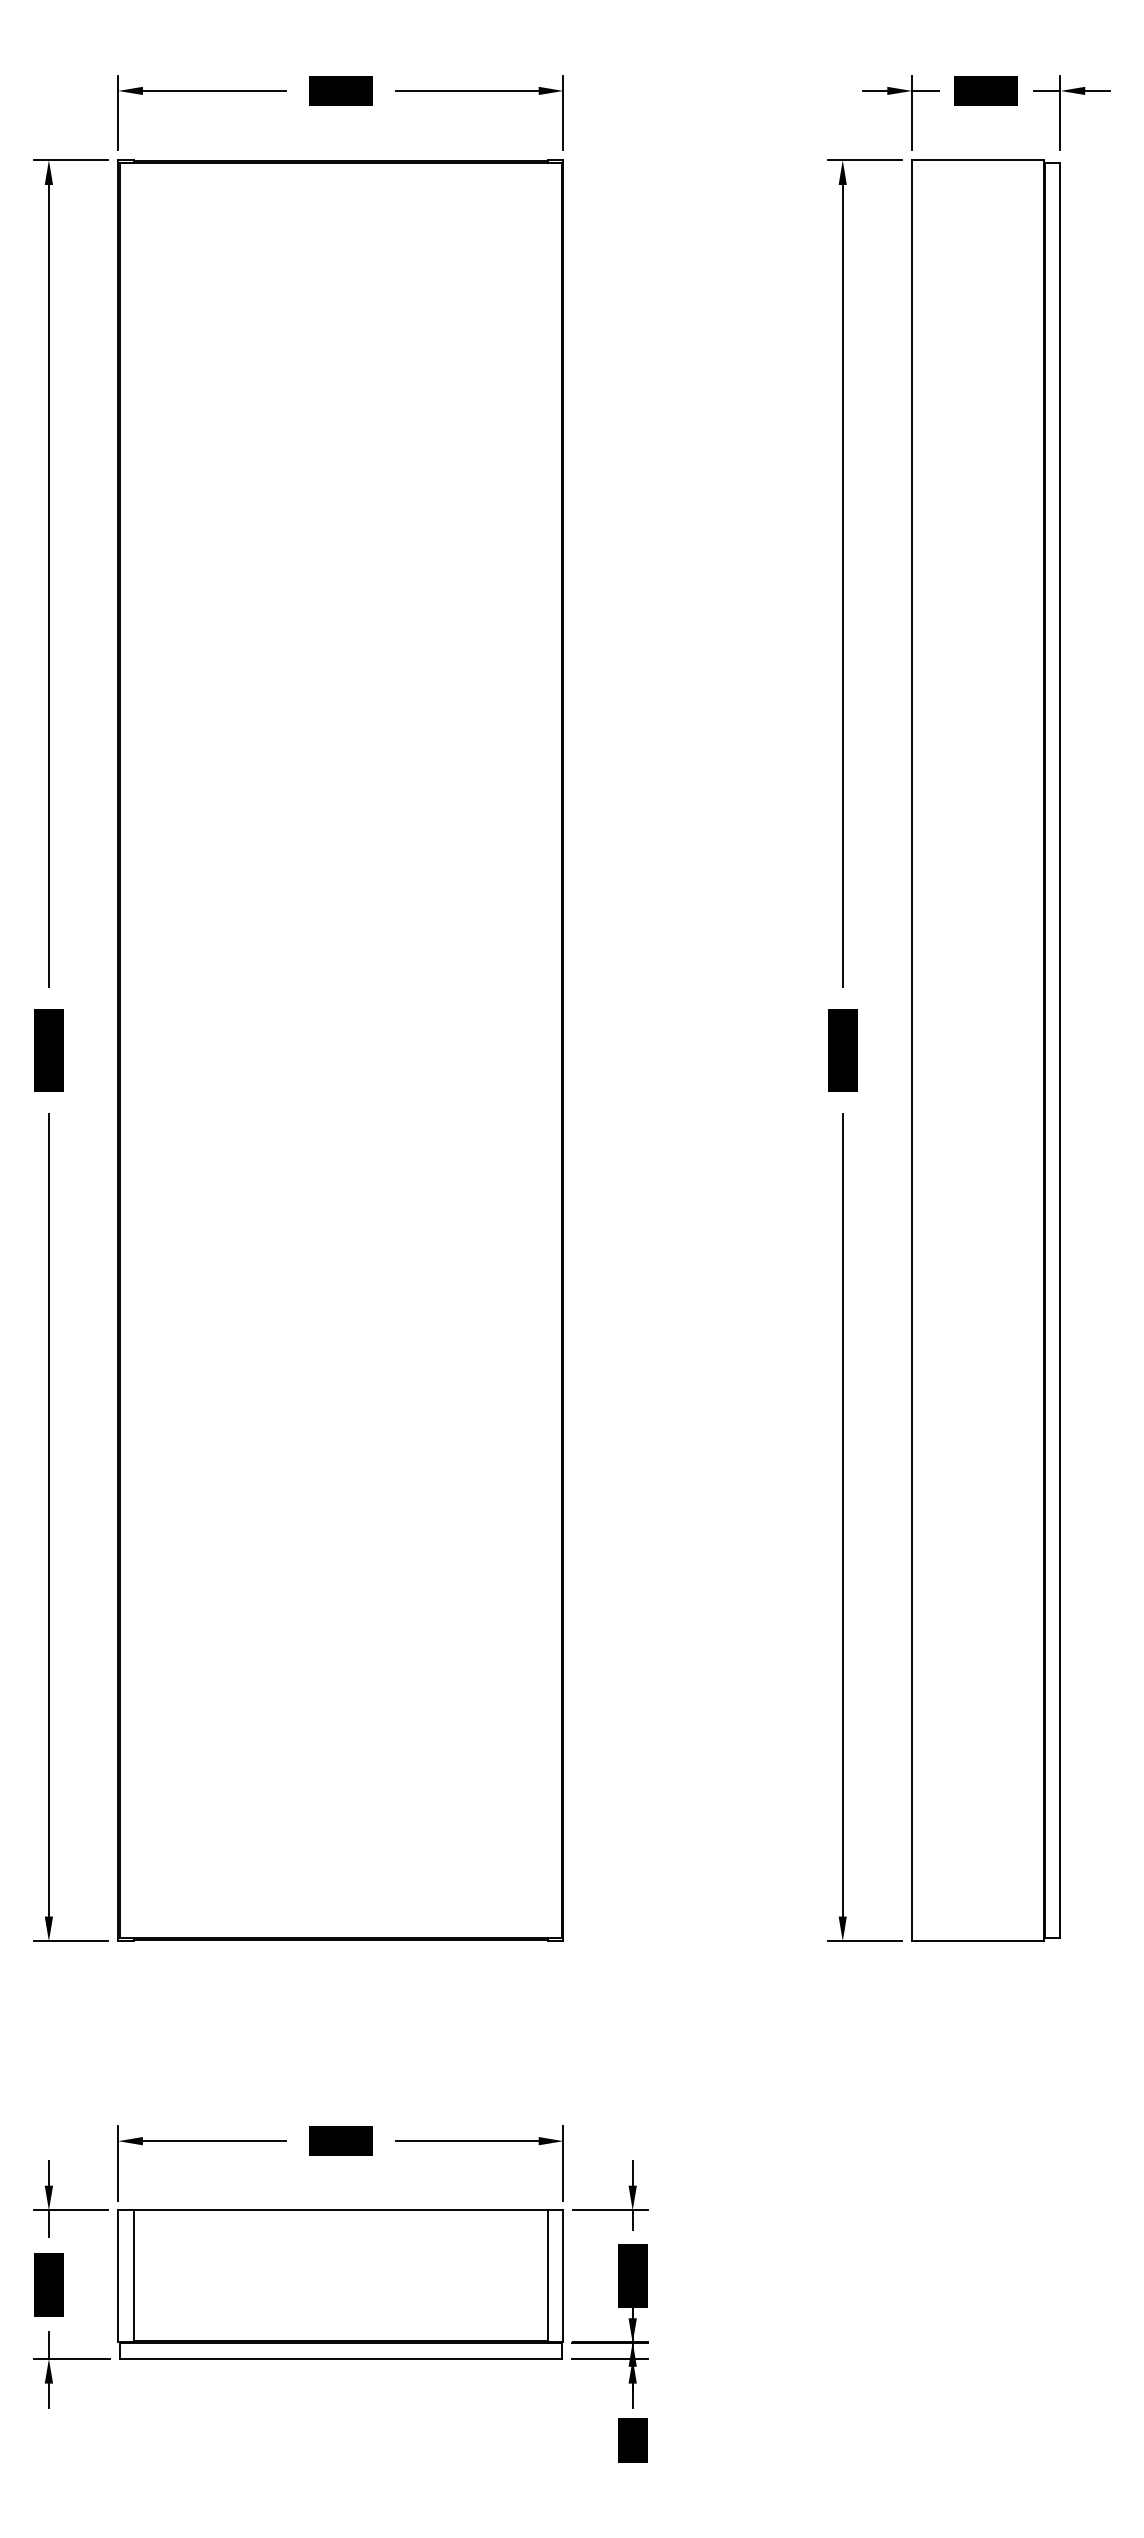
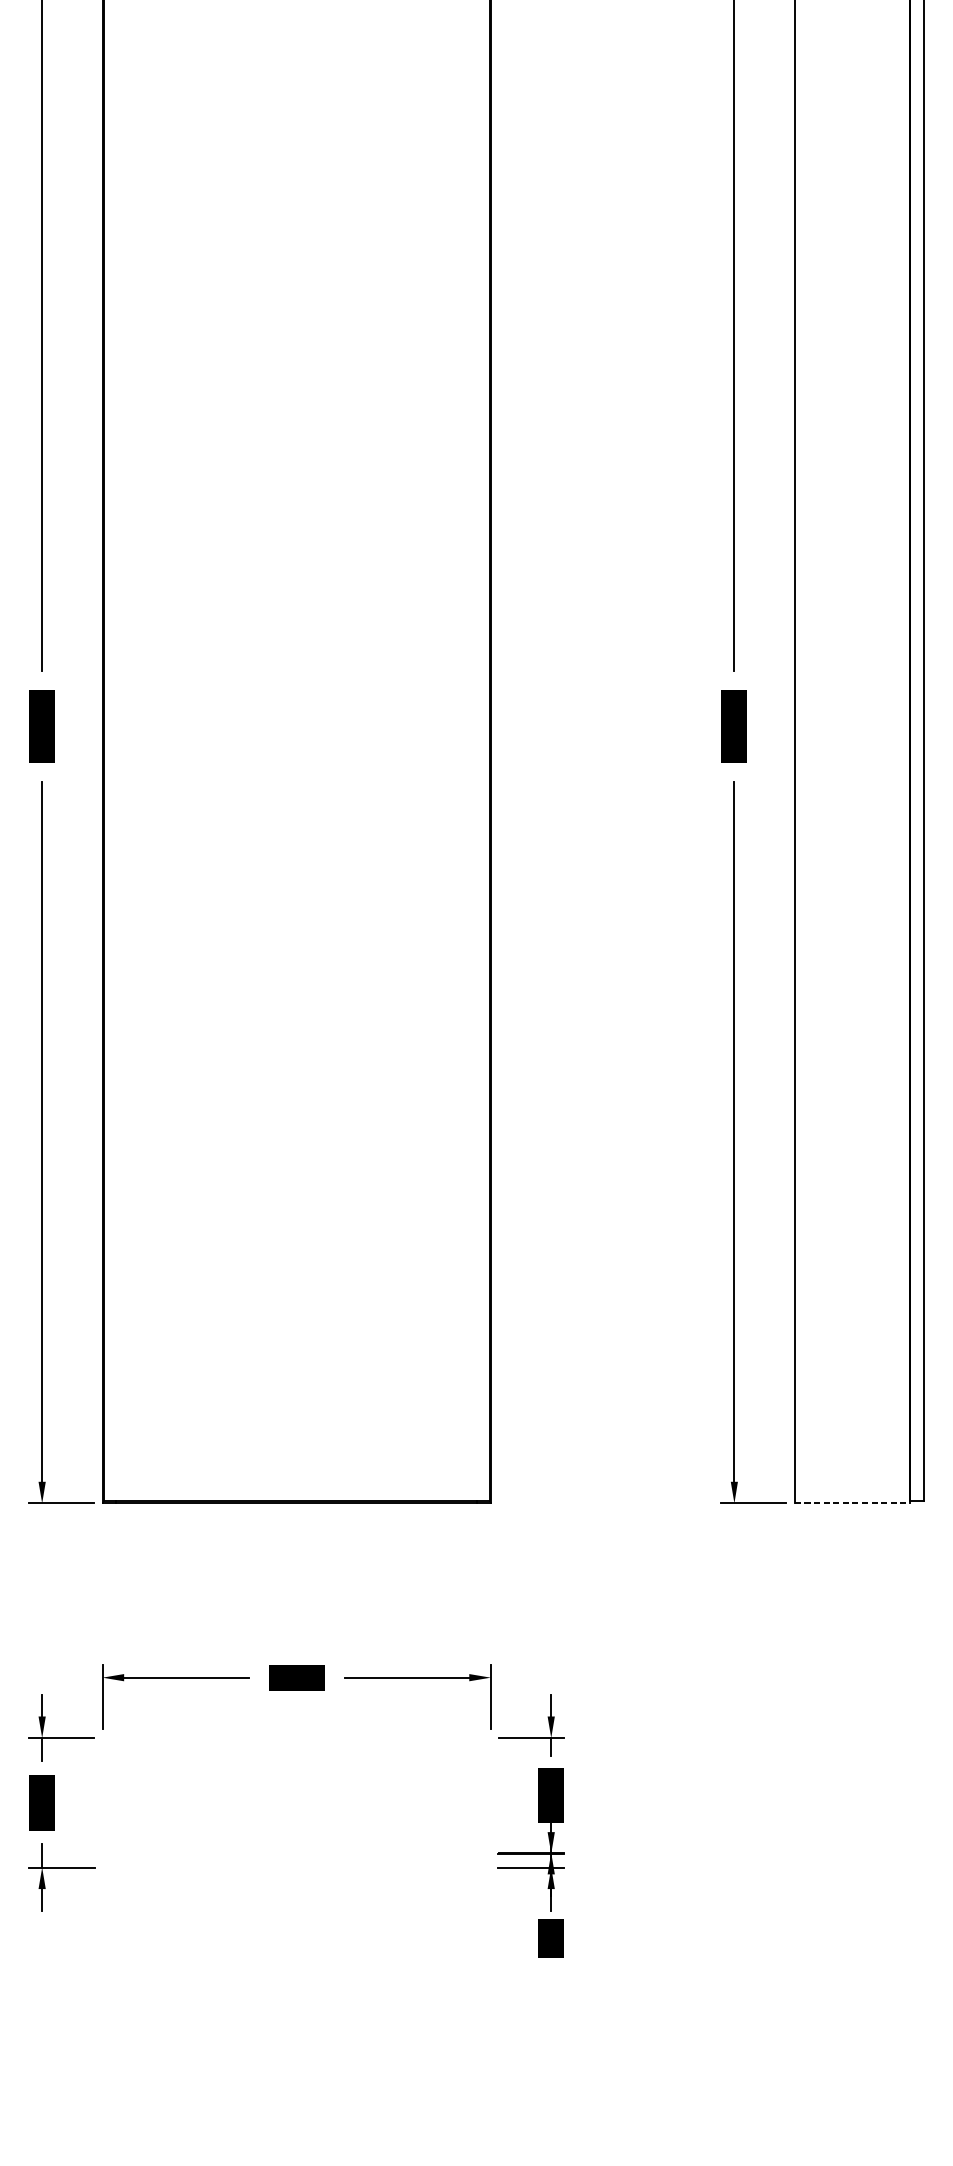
line: (977, 1941) -> (851, 1503), solid -> dashed
part: (340, 2284) -> (296, 1802), removed

